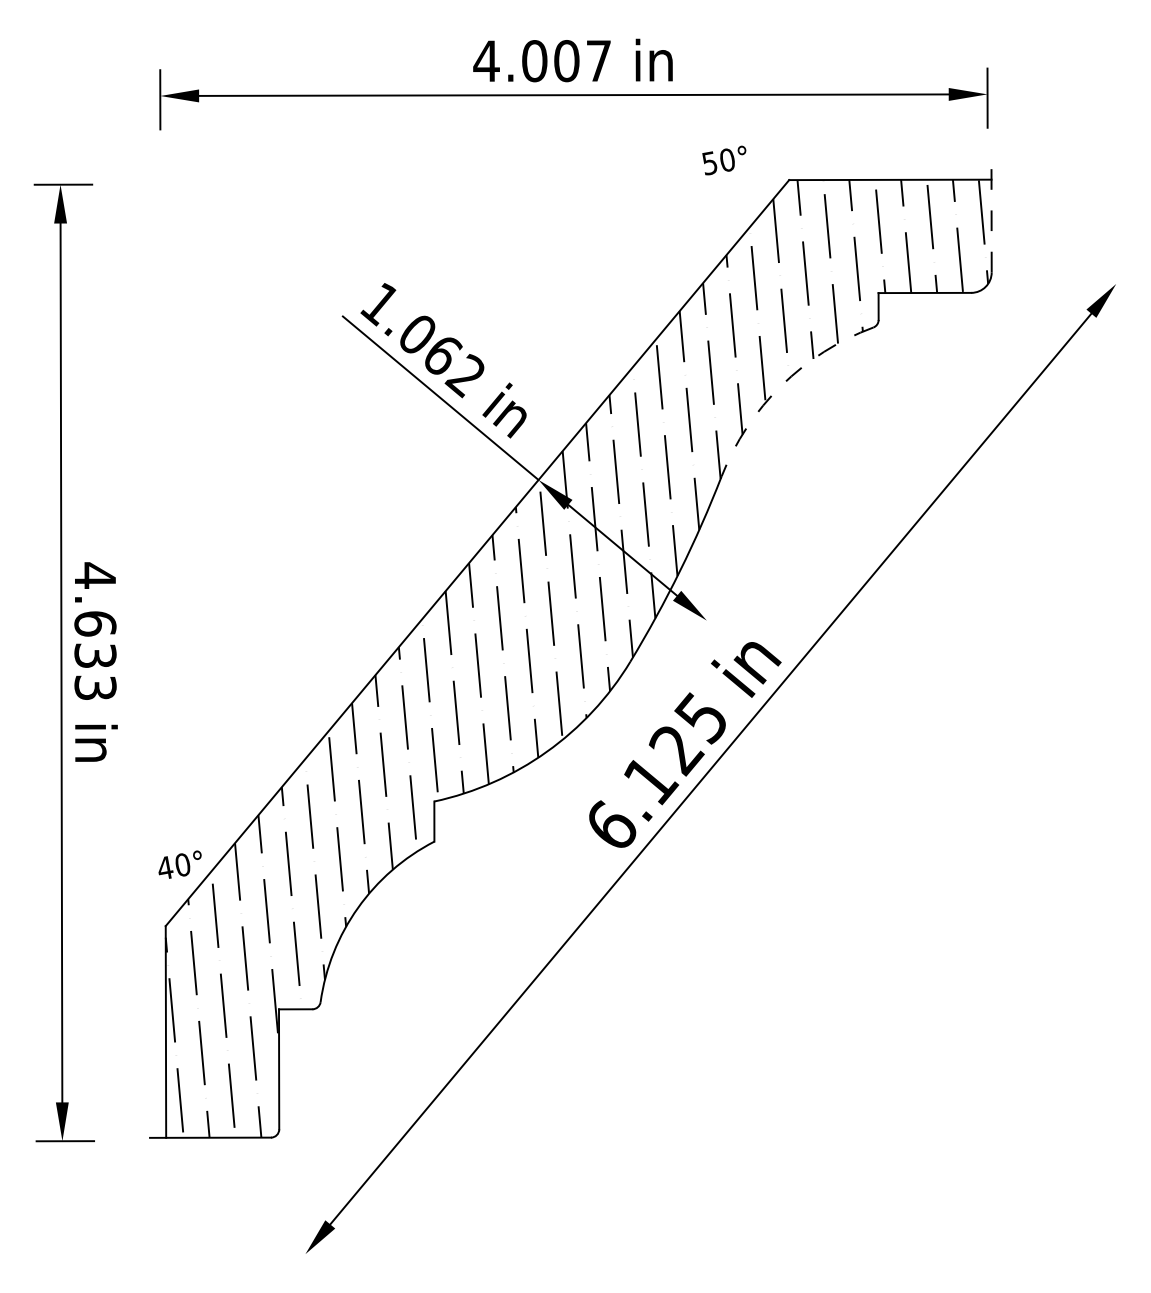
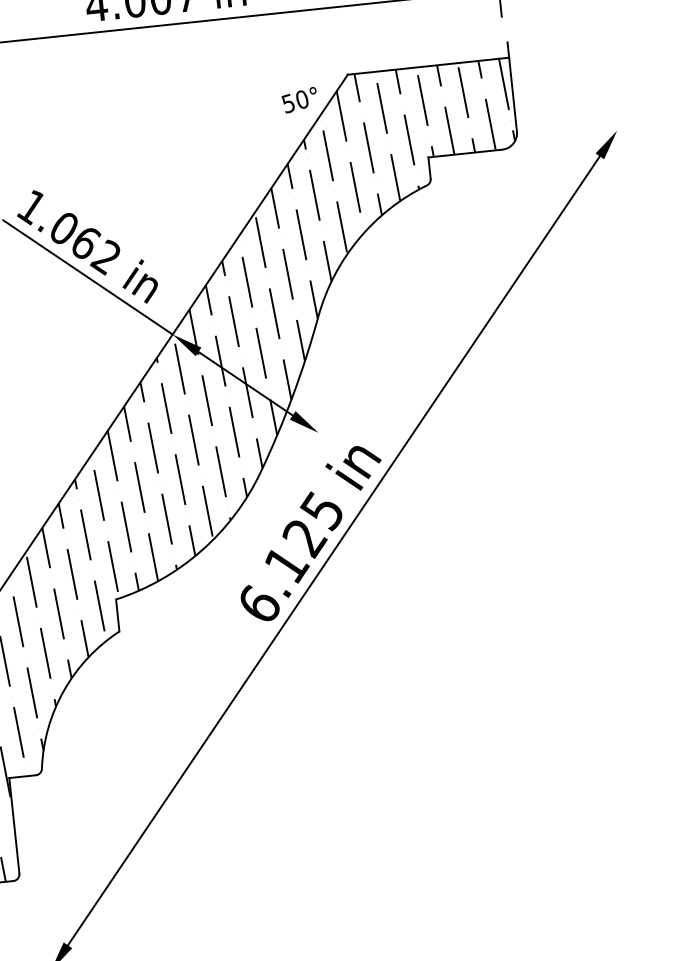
text: (724, 160) -> (299, 100), moved
line: (991, 216) -> (512, 87), dashed -> solid
arc: (781, 385) -> (358, 239), dashed -> solid

